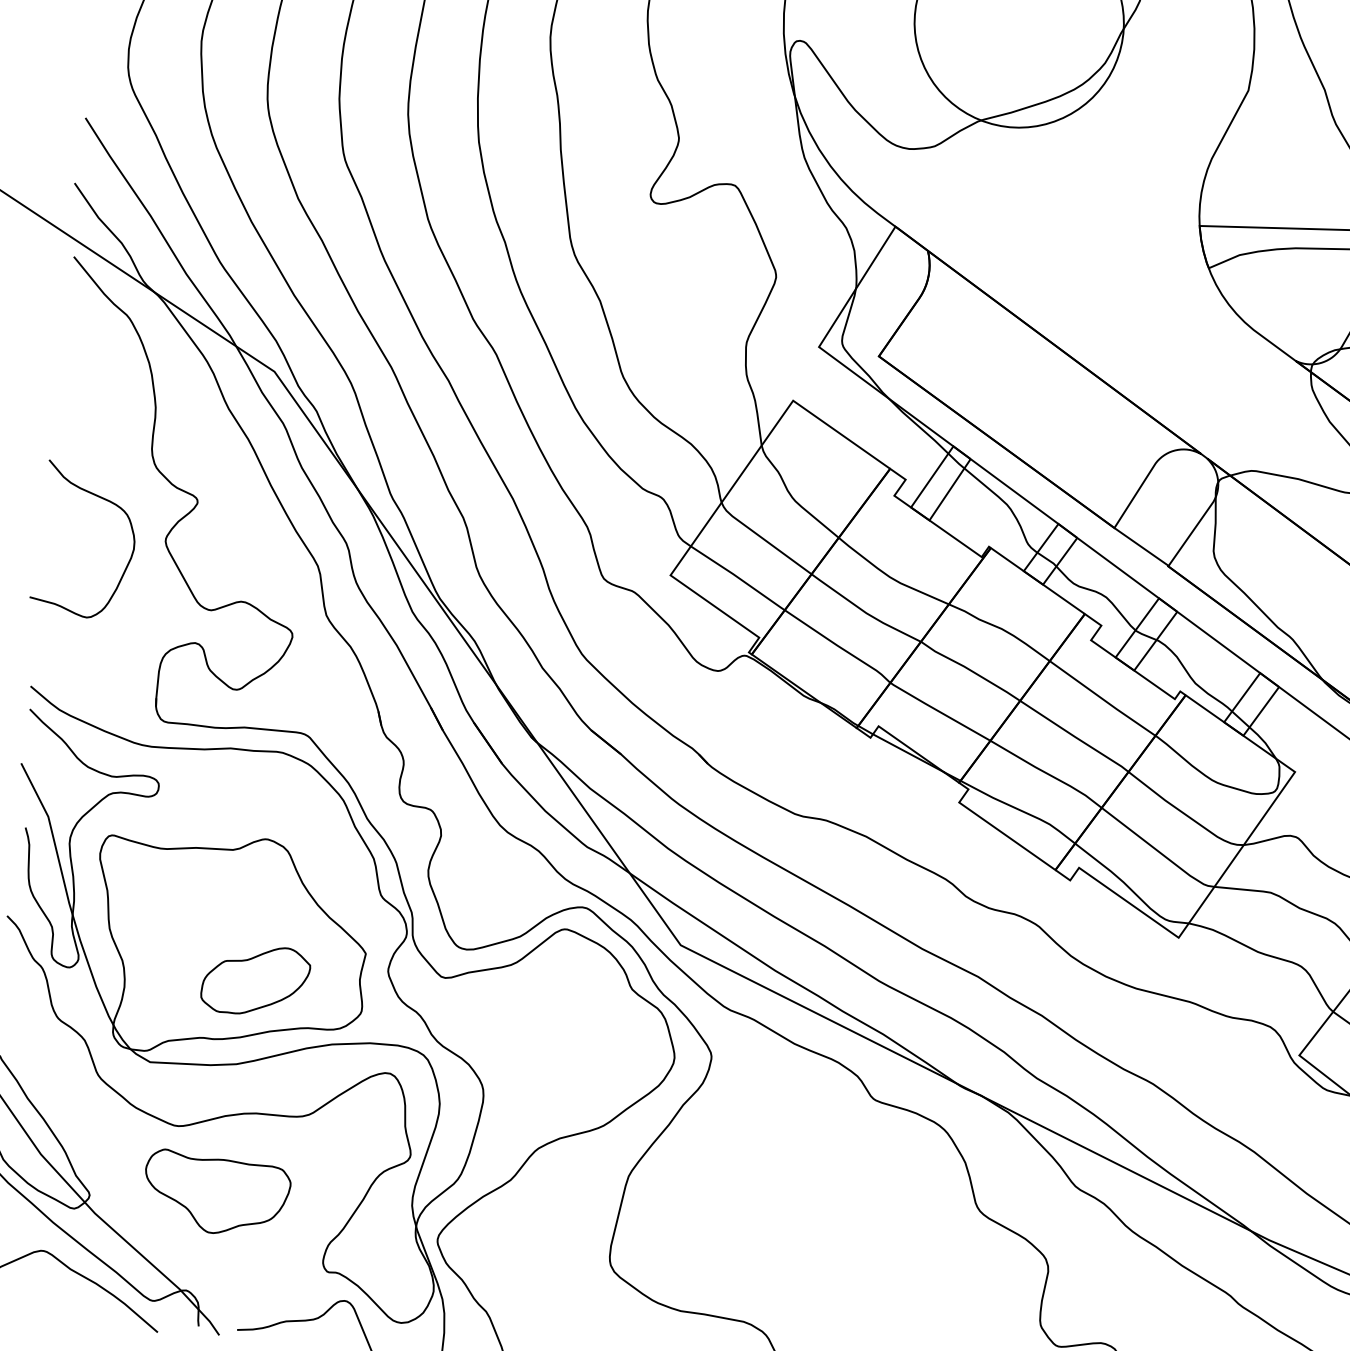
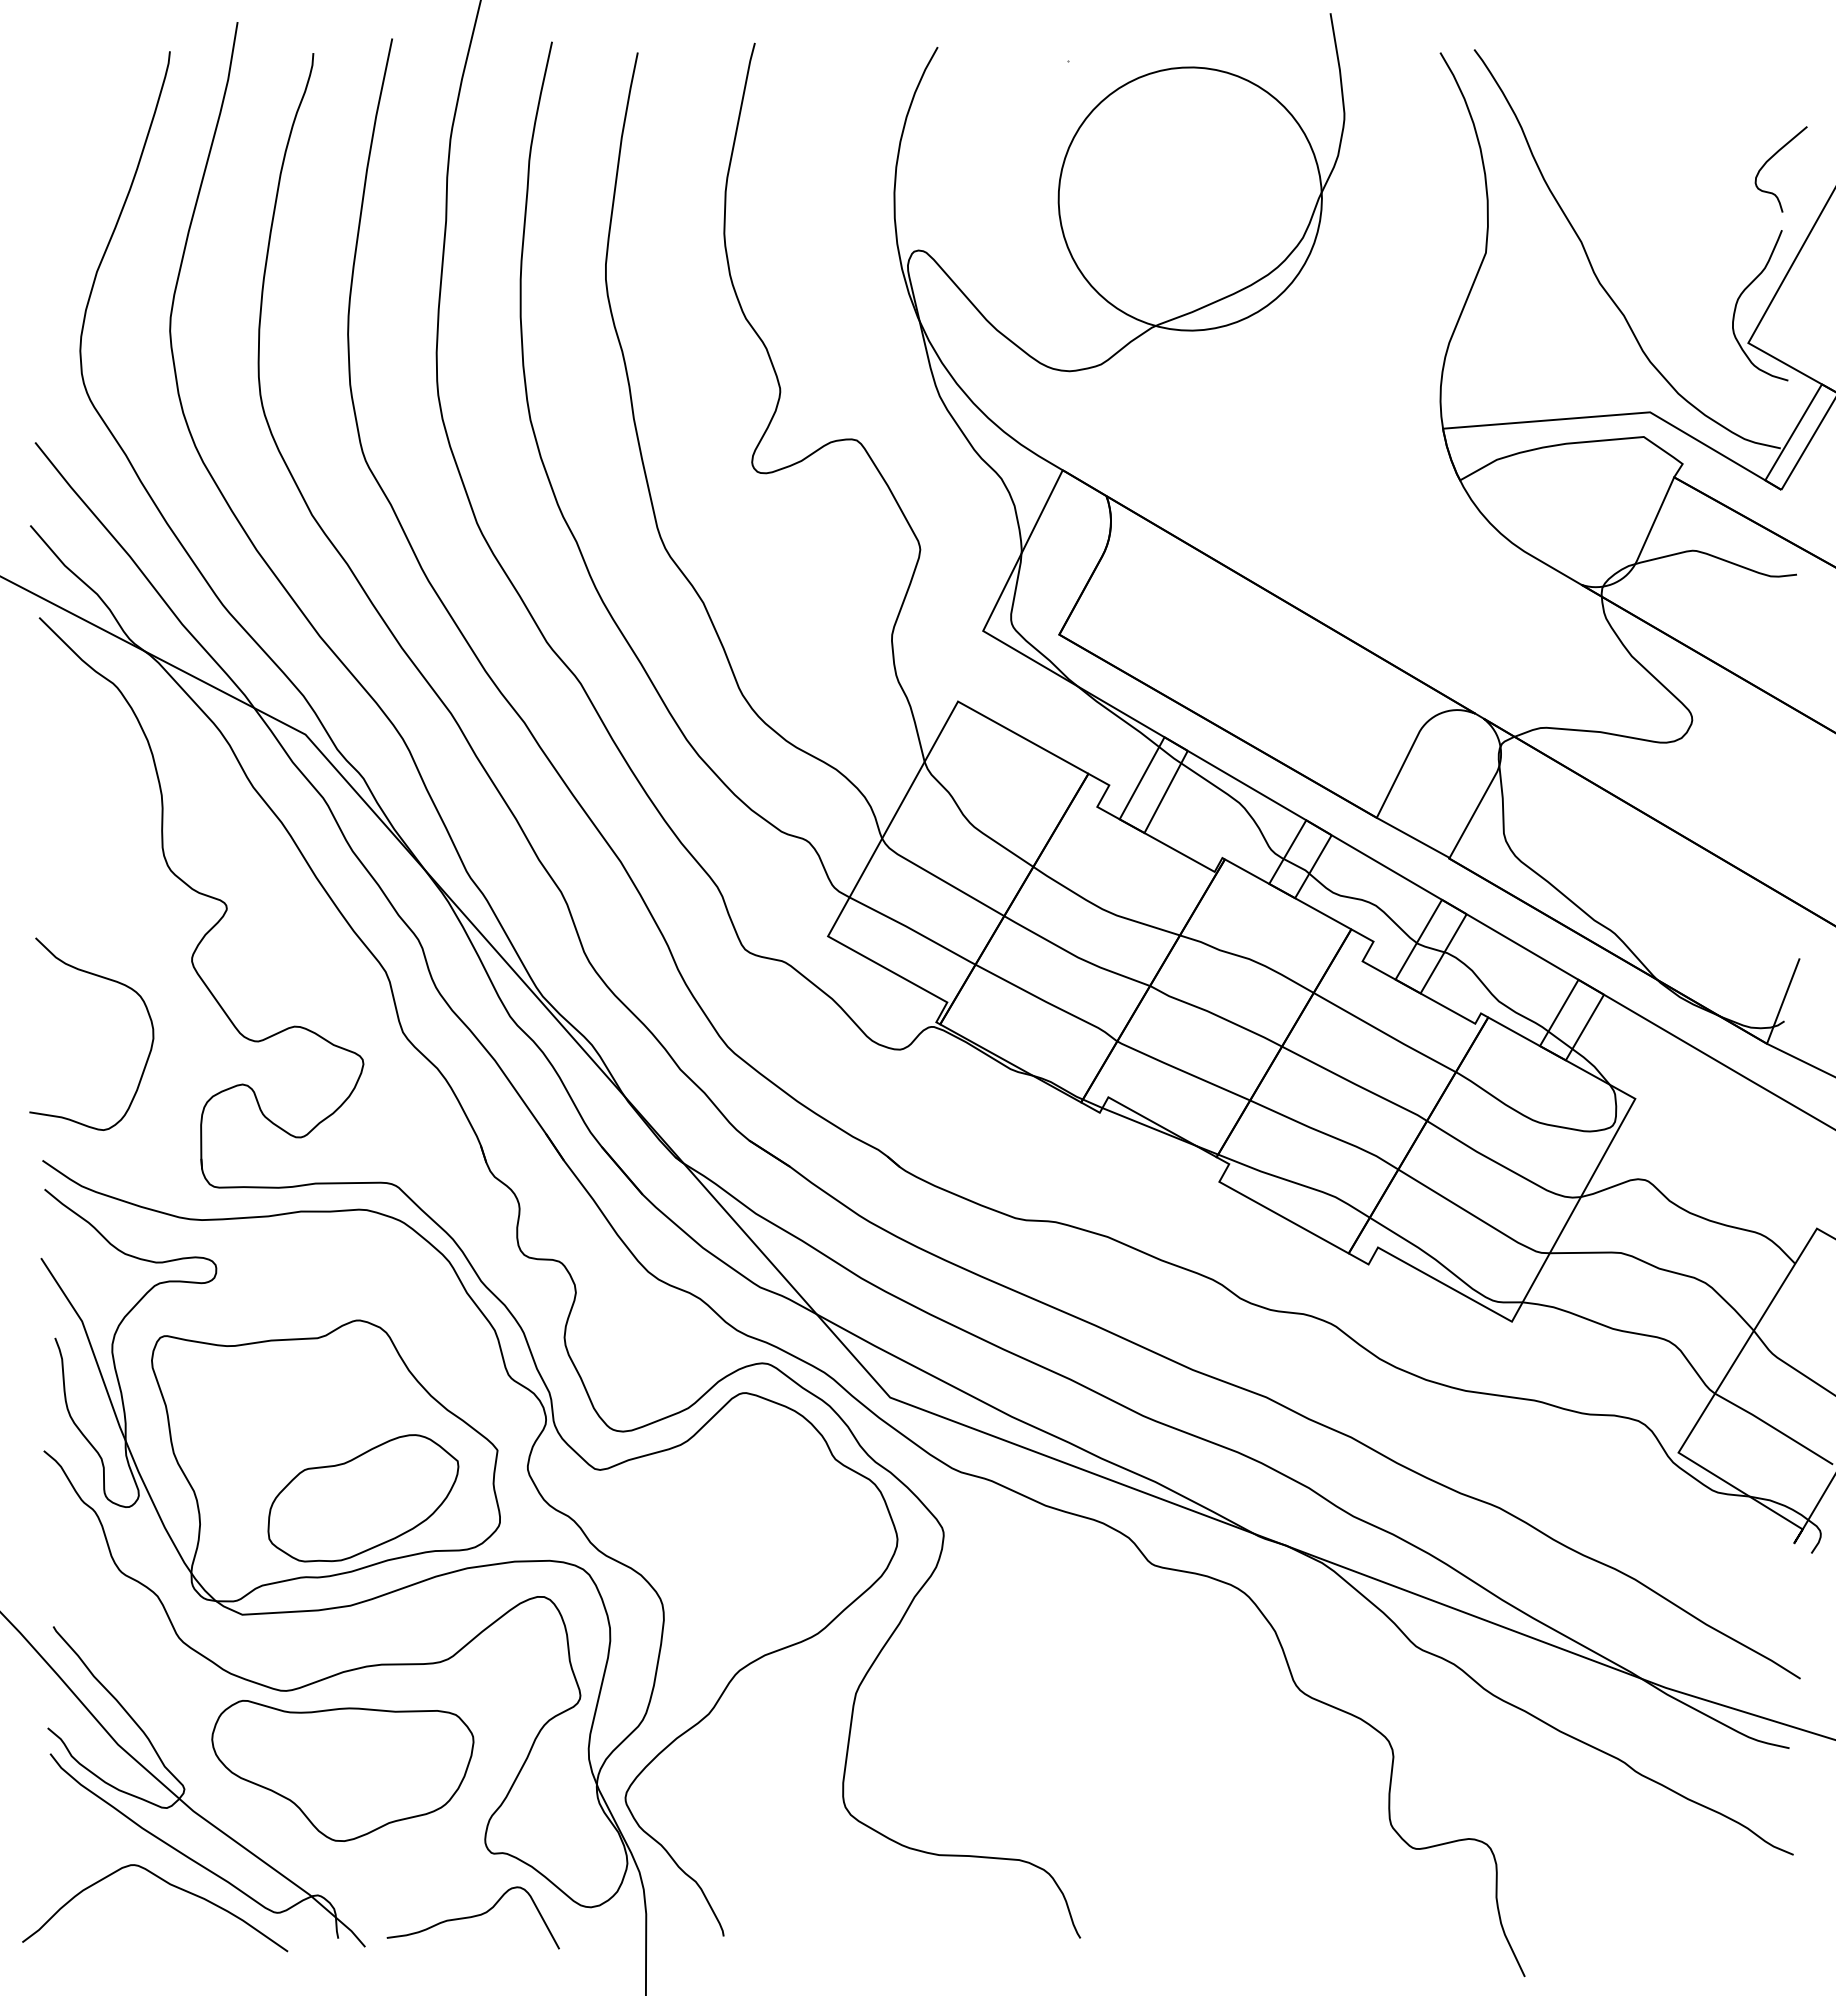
curve: (101, 498) -> (105, 979), moved
part: (255, 980) -> (363, 1498), size x1.43
part: (216, 1193) -> (342, 1770), size x1.43

